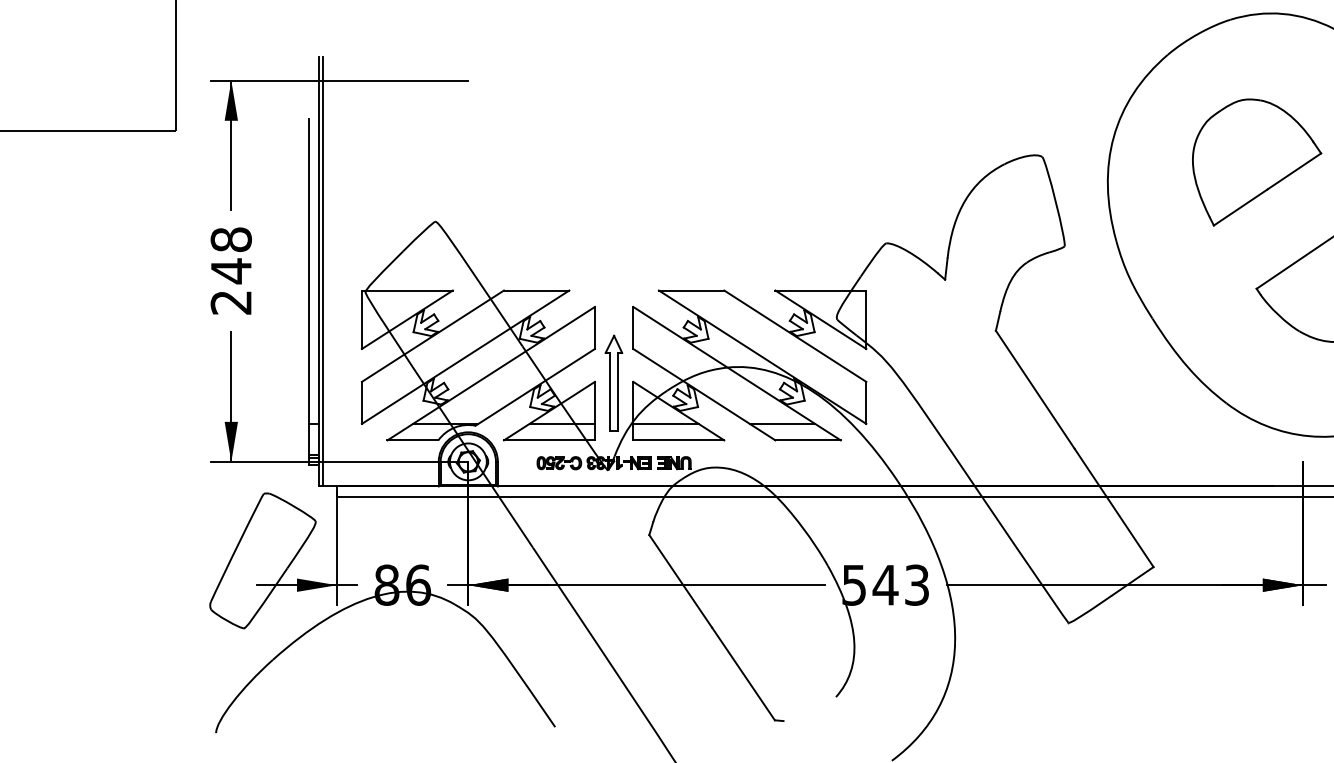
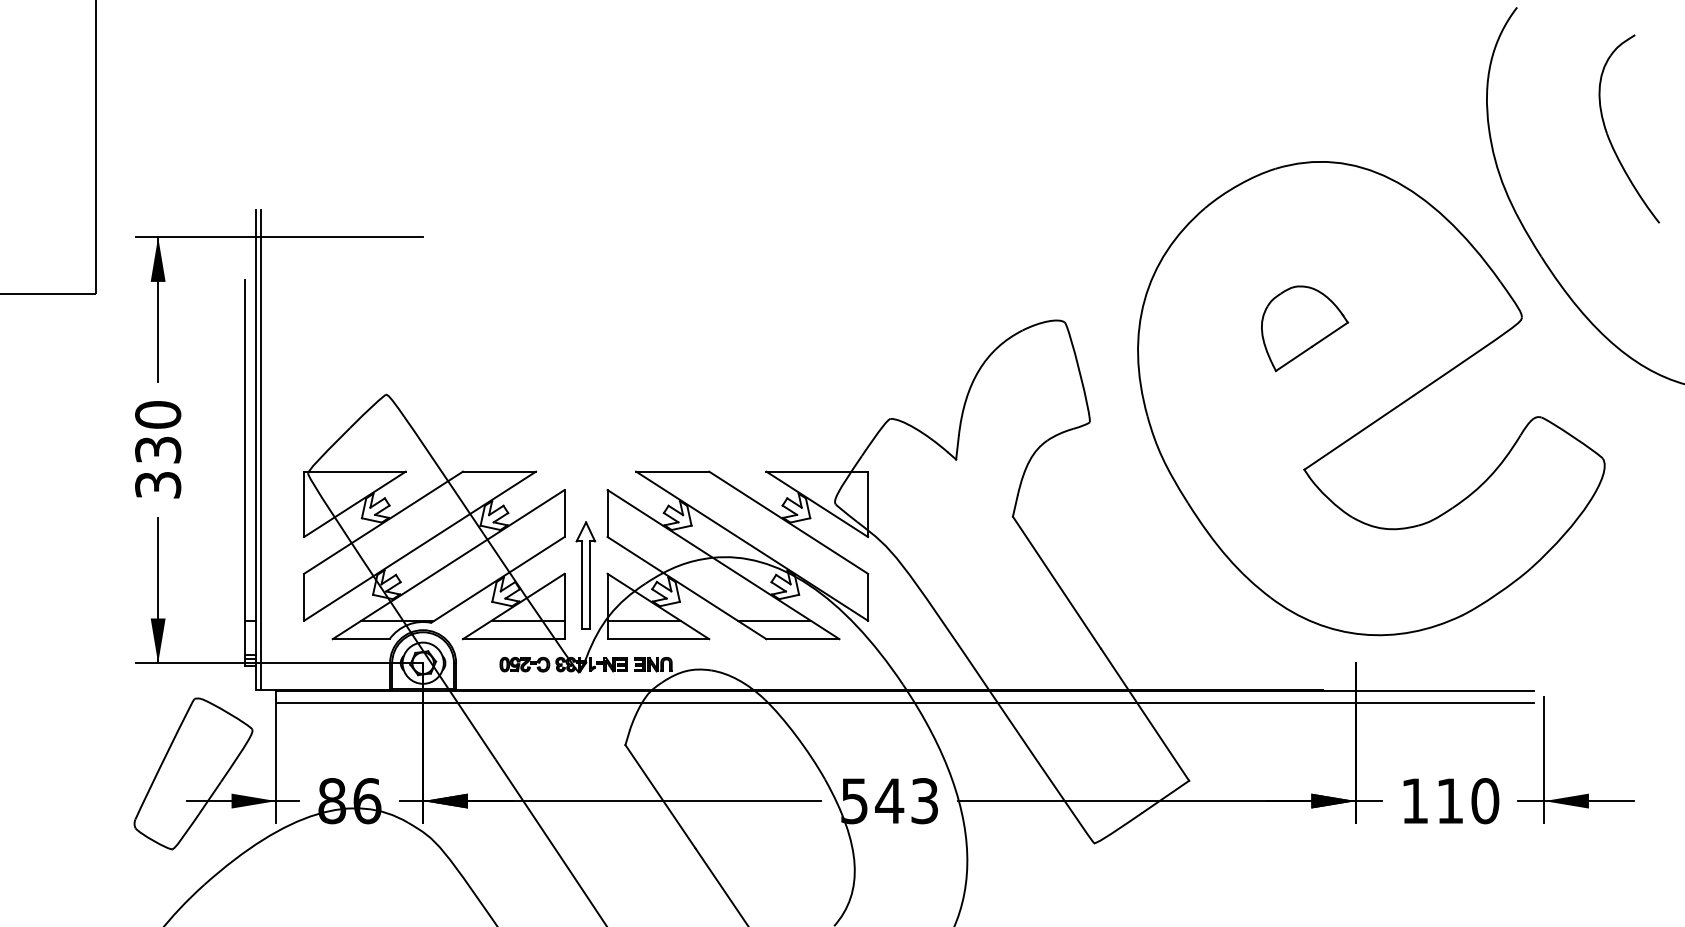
part: (1256, 162) -> (1304, 328), size x0.6
text: (231, 270) -> (158, 449), 248 -> 330

